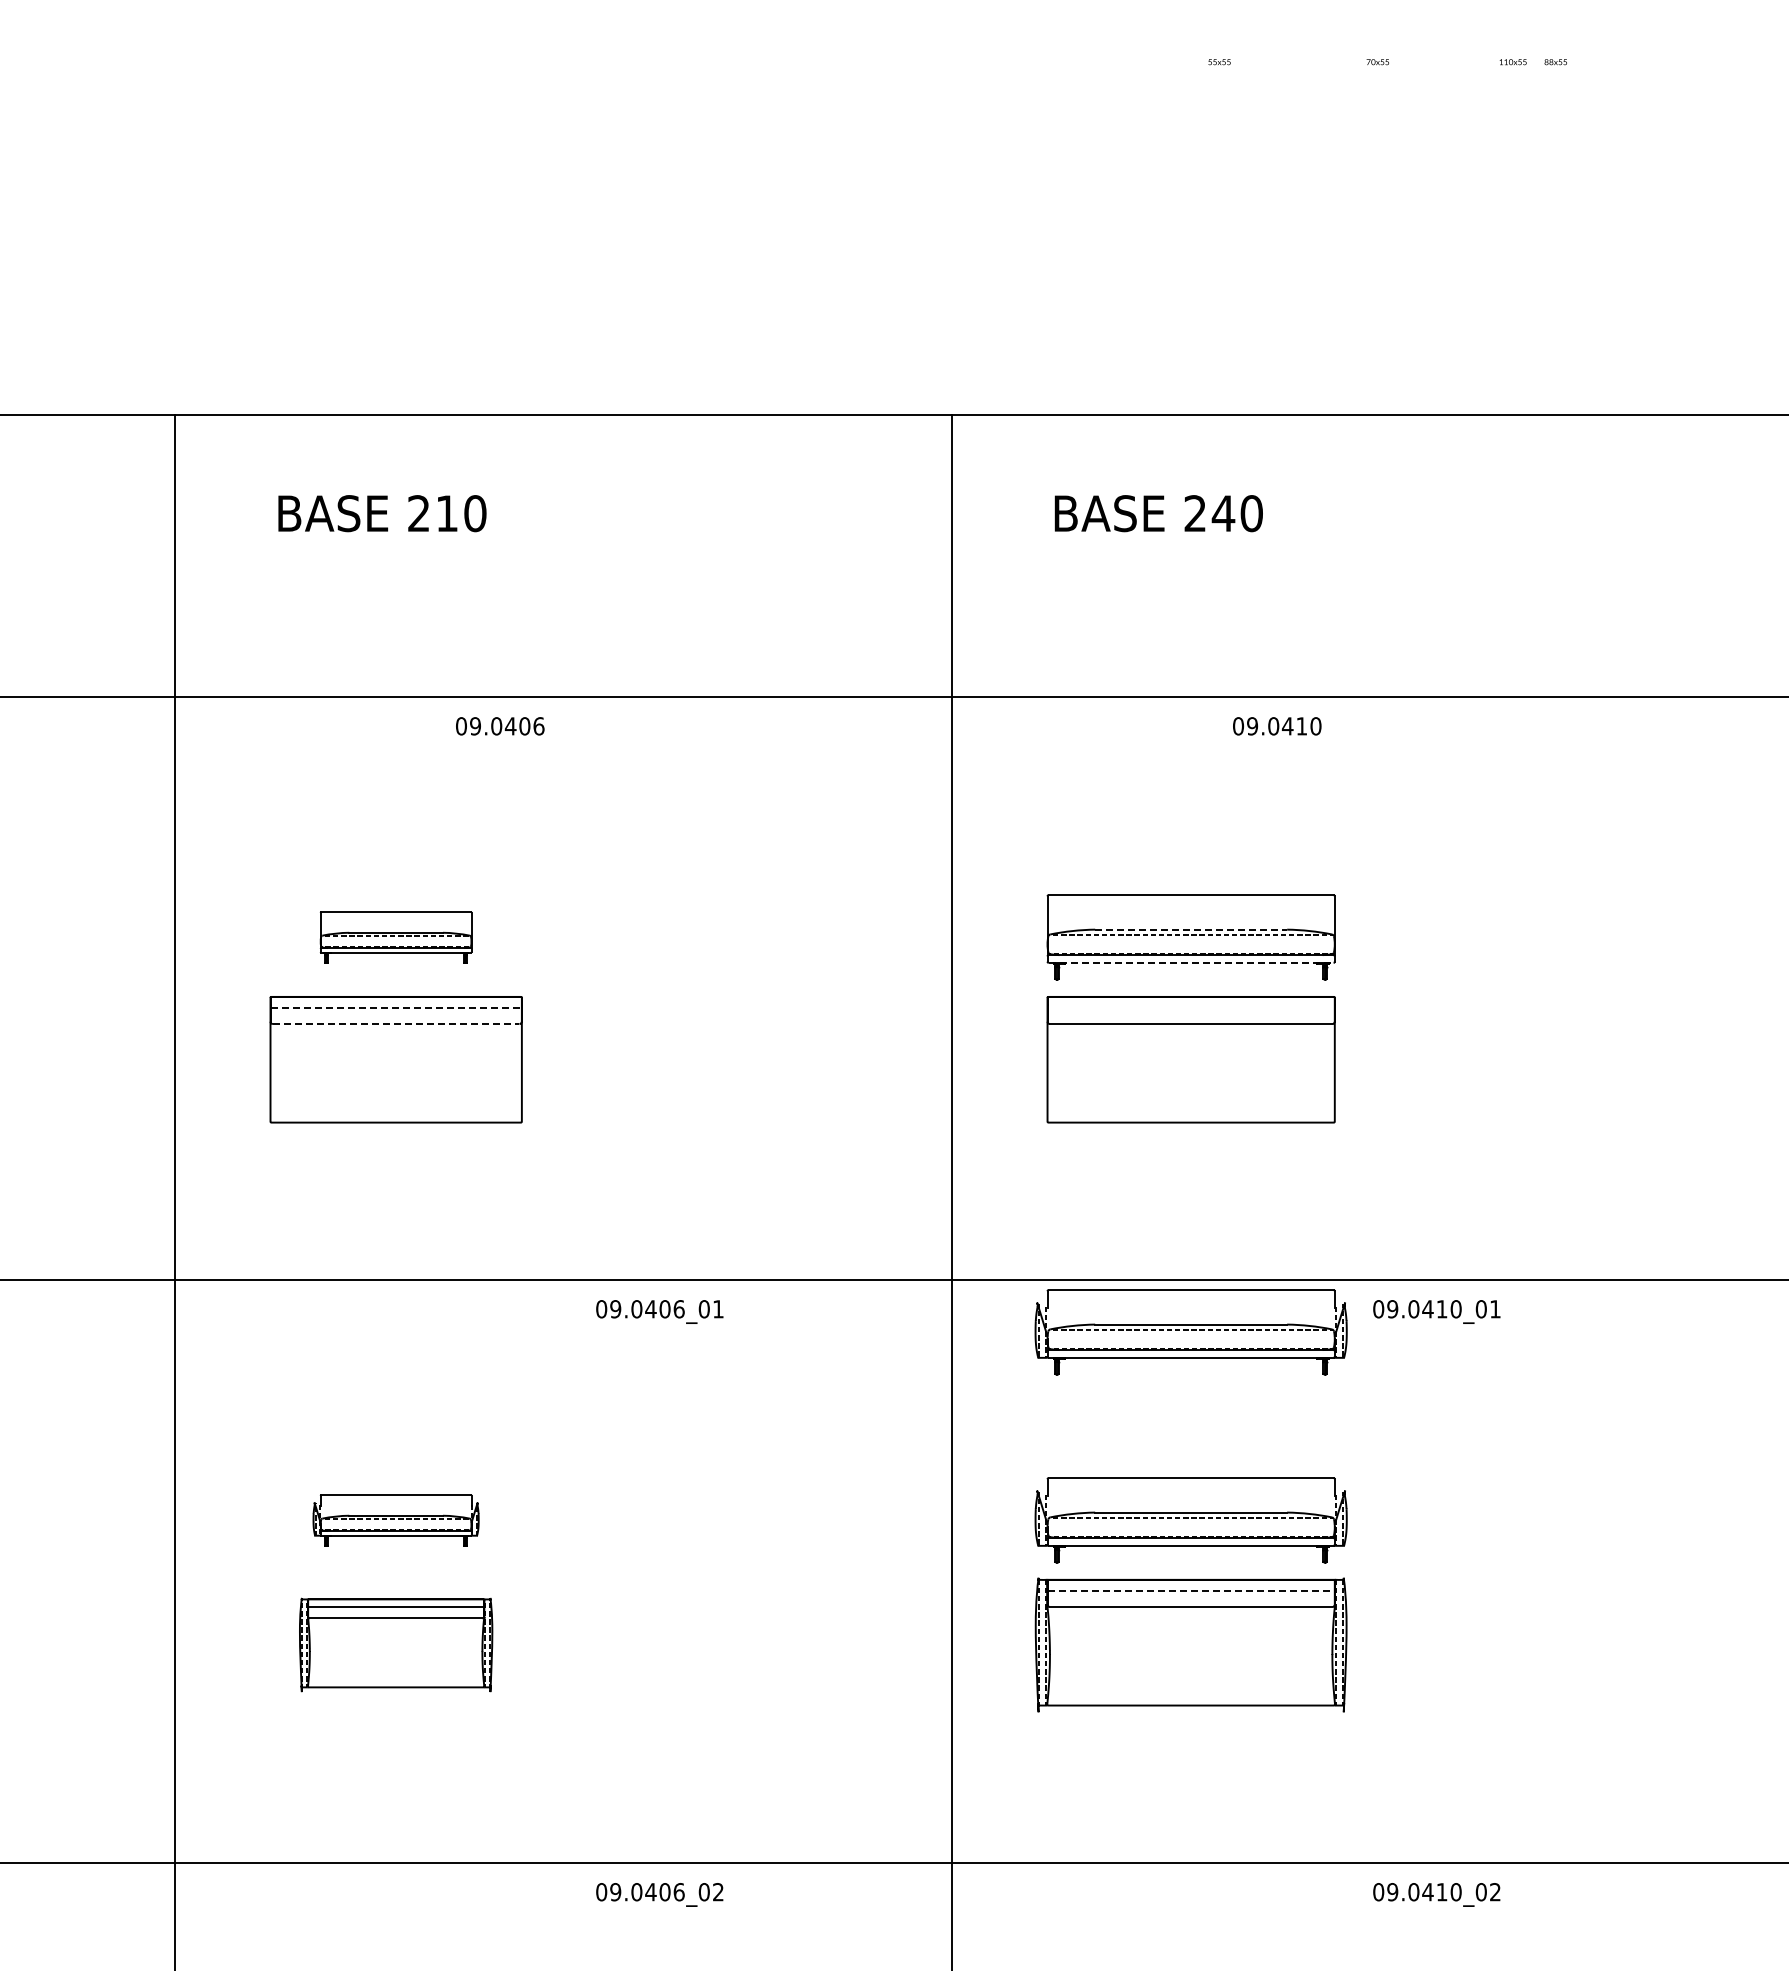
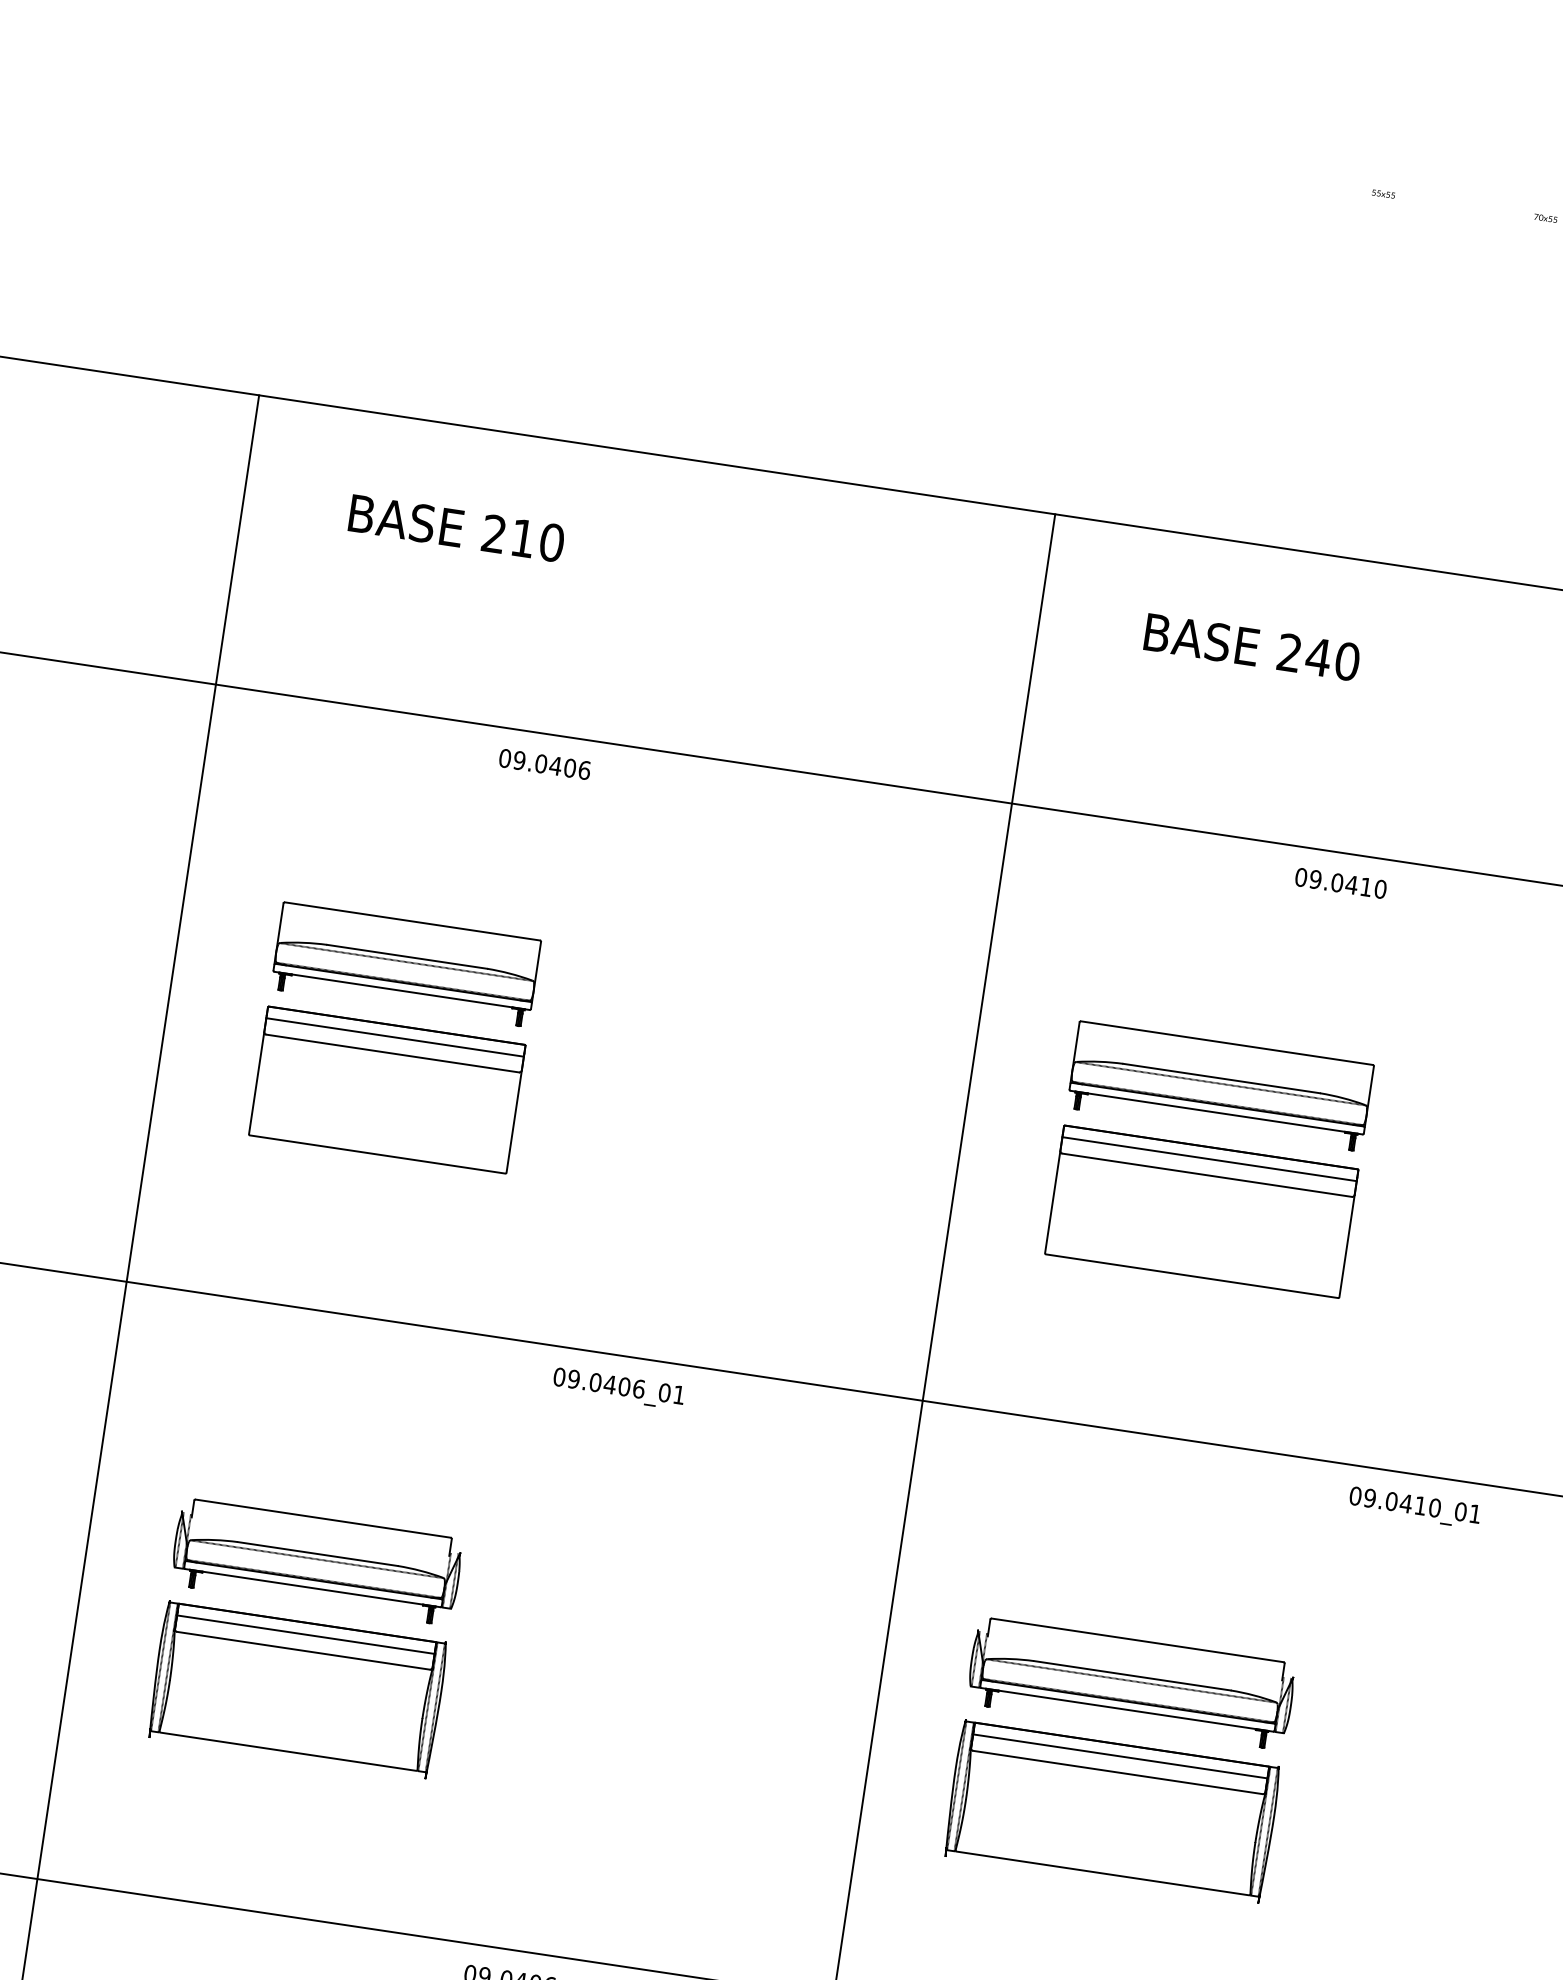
line: (1191, 929) -> (1222, 1078), dashed -> solid
part: (395, 937) -> (405, 964), size x1.67
line: (1191, 962) -> (1216, 1112), dashed -> solid
line: (396, 1008) -> (395, 1037), dashed -> solid
line: (1190, 1008) -> (1208, 1159), added
line: (396, 1024) -> (392, 1054), dashed -> solid
part: (1190, 1332) -> (1159, 1491), removed
part: (395, 1520) -> (316, 1562), size x1.67
line: (1191, 1591) -> (1120, 1756), dashed -> solid
part: (395, 1644) -> (297, 1689), size x1.43

